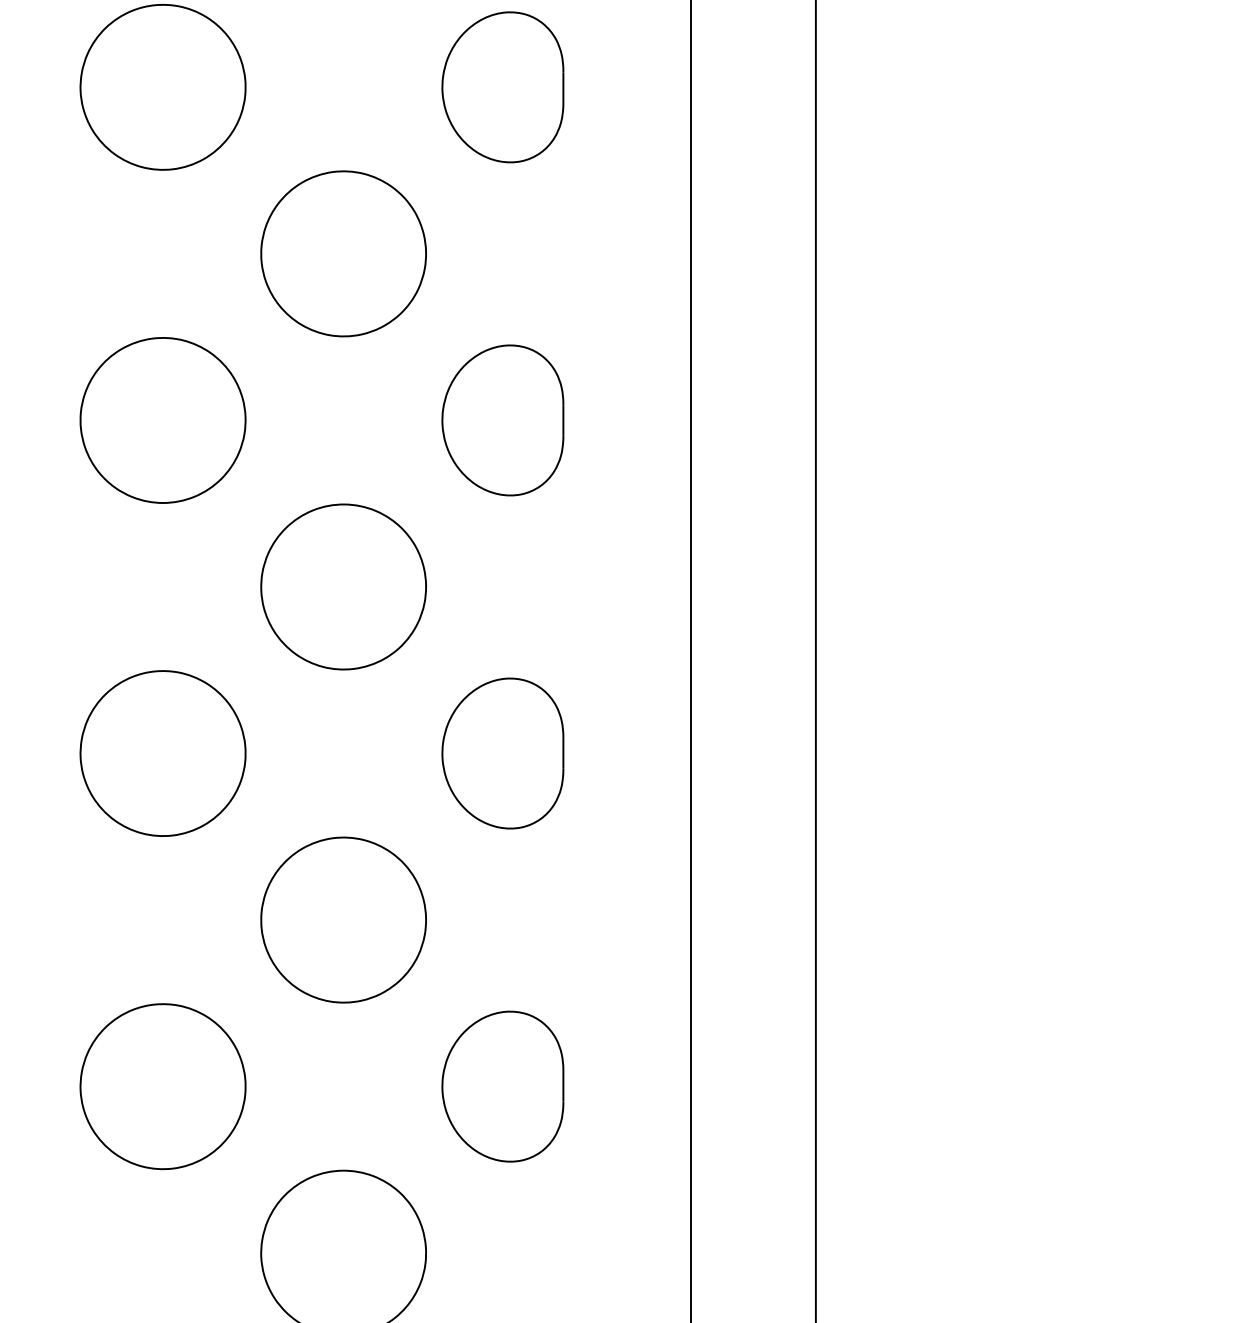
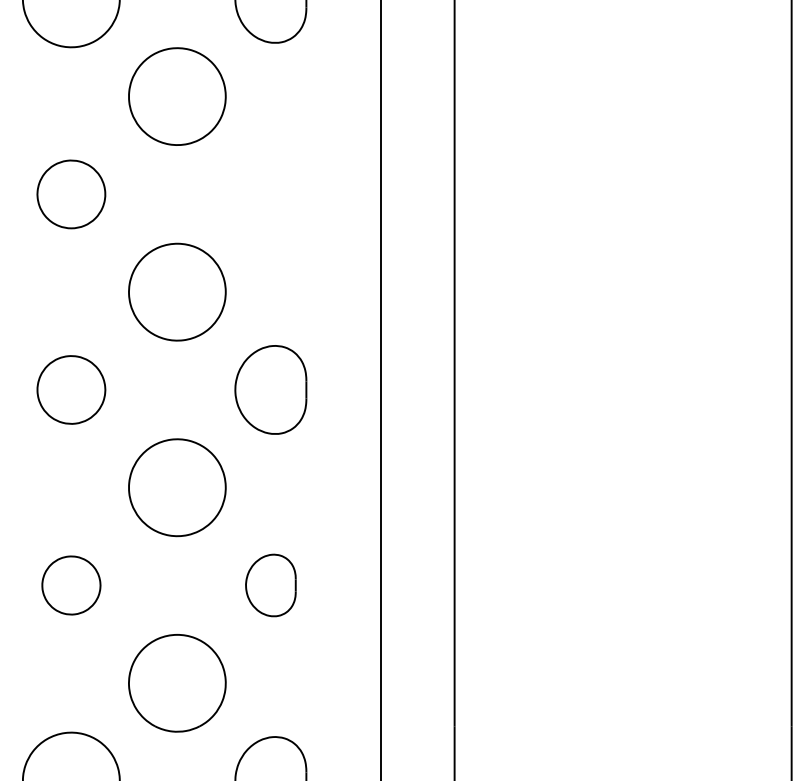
part: (163, 420) -> (71, 194), size x0.7
part: (502, 420) -> (270, 194), removed
part: (163, 752) -> (71, 389), size x0.7
part: (163, 1086) -> (71, 585), size x0.6
part: (502, 1086) -> (270, 585), size x0.7

